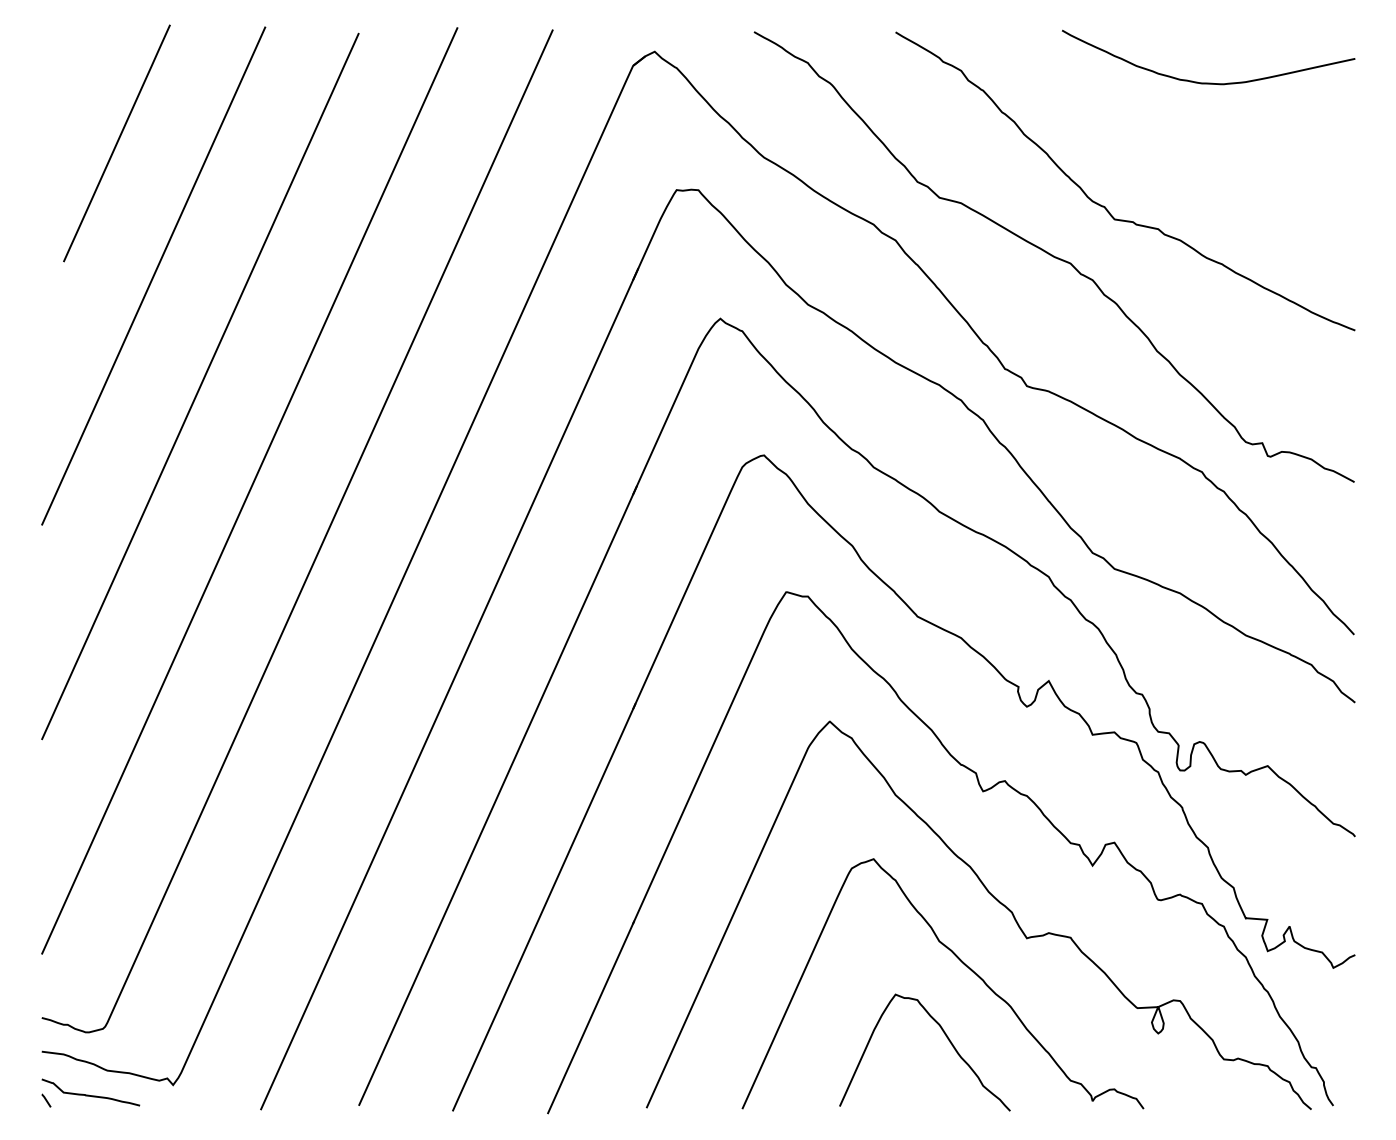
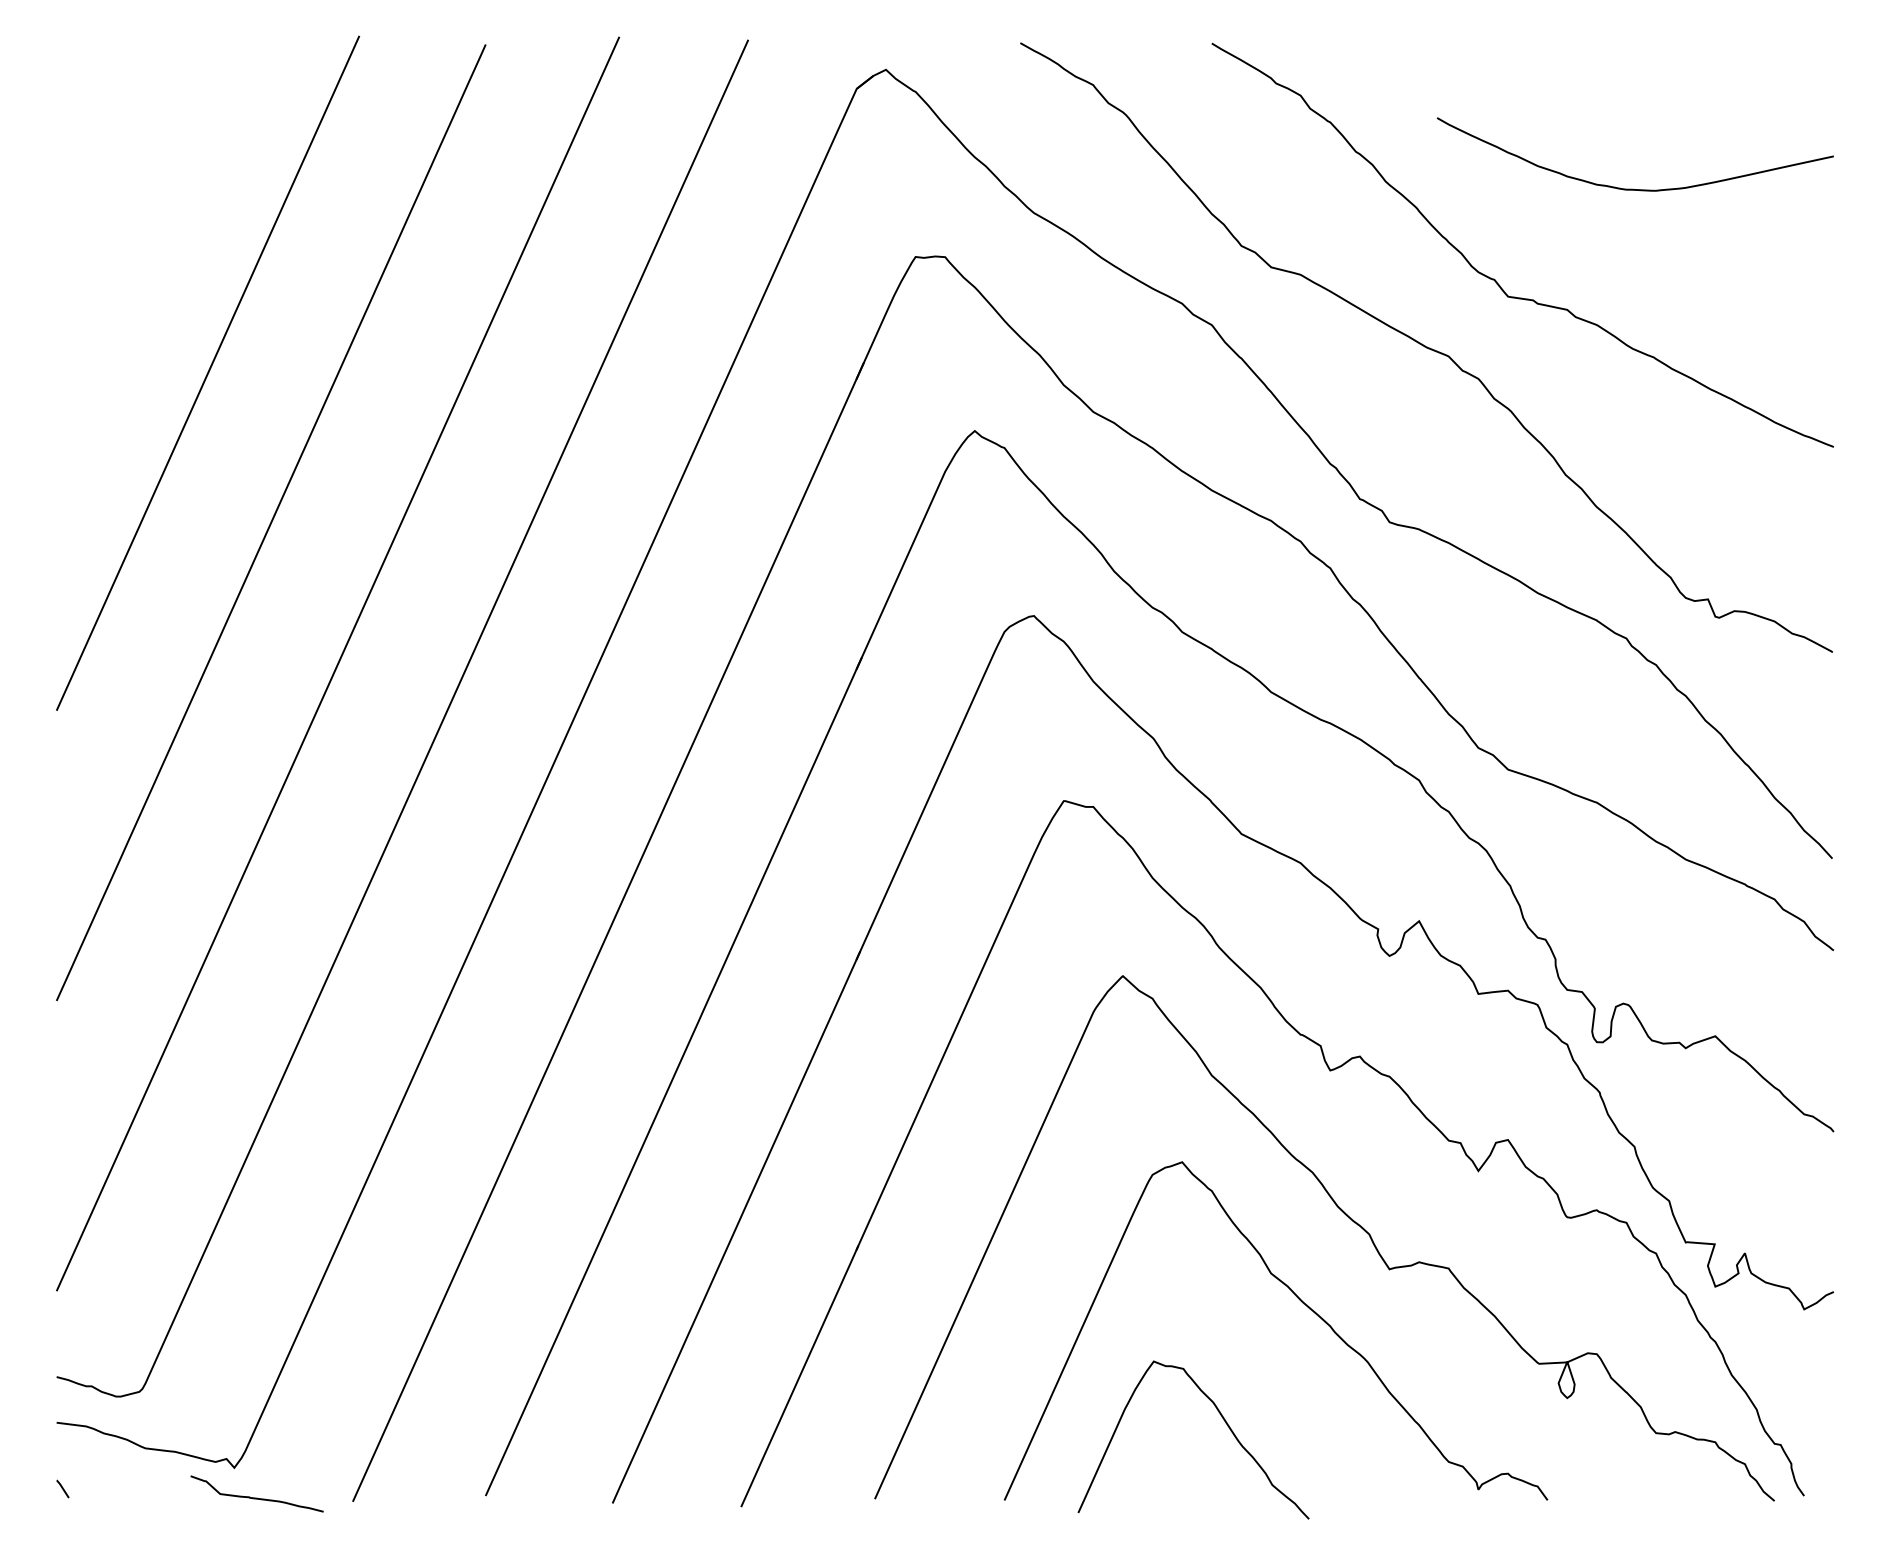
curve: (1207, 82) -> (1633, 188), moved
line: (116, 143) -> (157, 193), removed
curve: (947, 1038) -> (1223, 1420), moved
curve: (90, 1095) -> (256, 1497), moved

